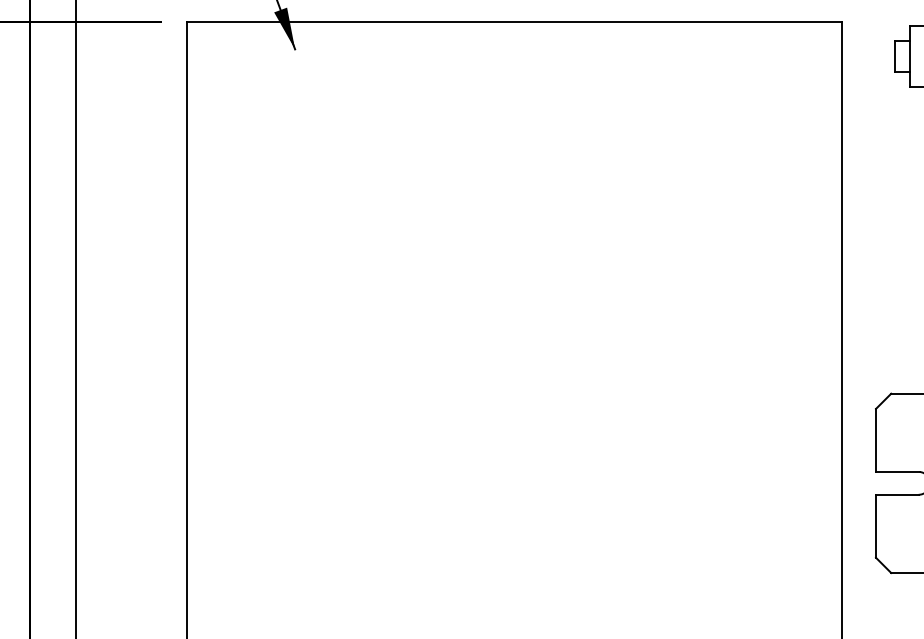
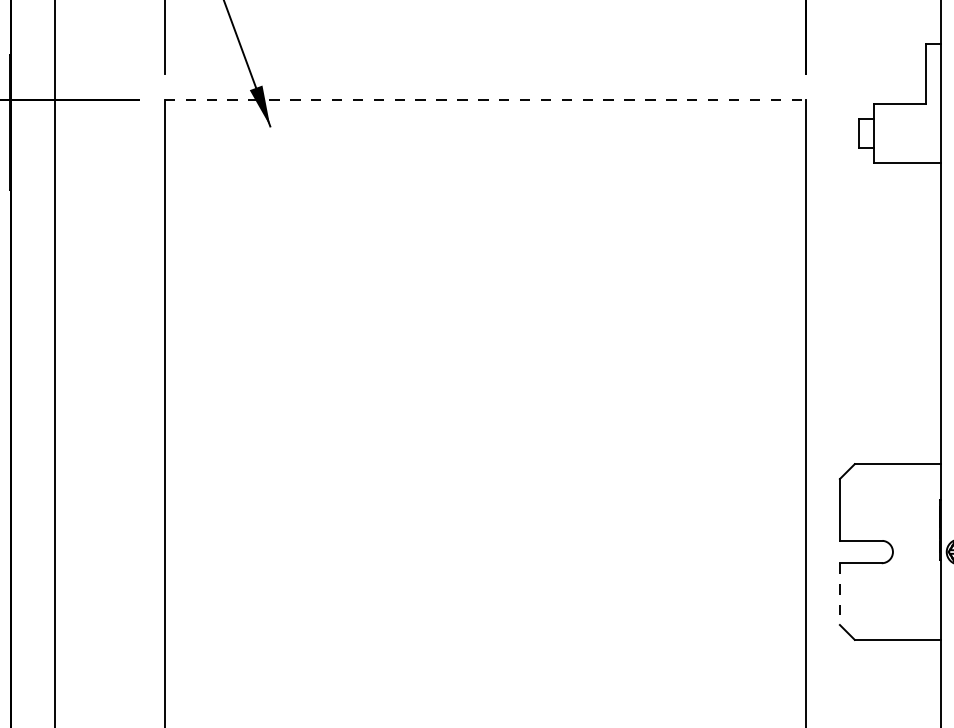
line: (514, 21) -> (485, 99), solid -> dashed
line: (875, 526) -> (839, 594), solid -> dashed

